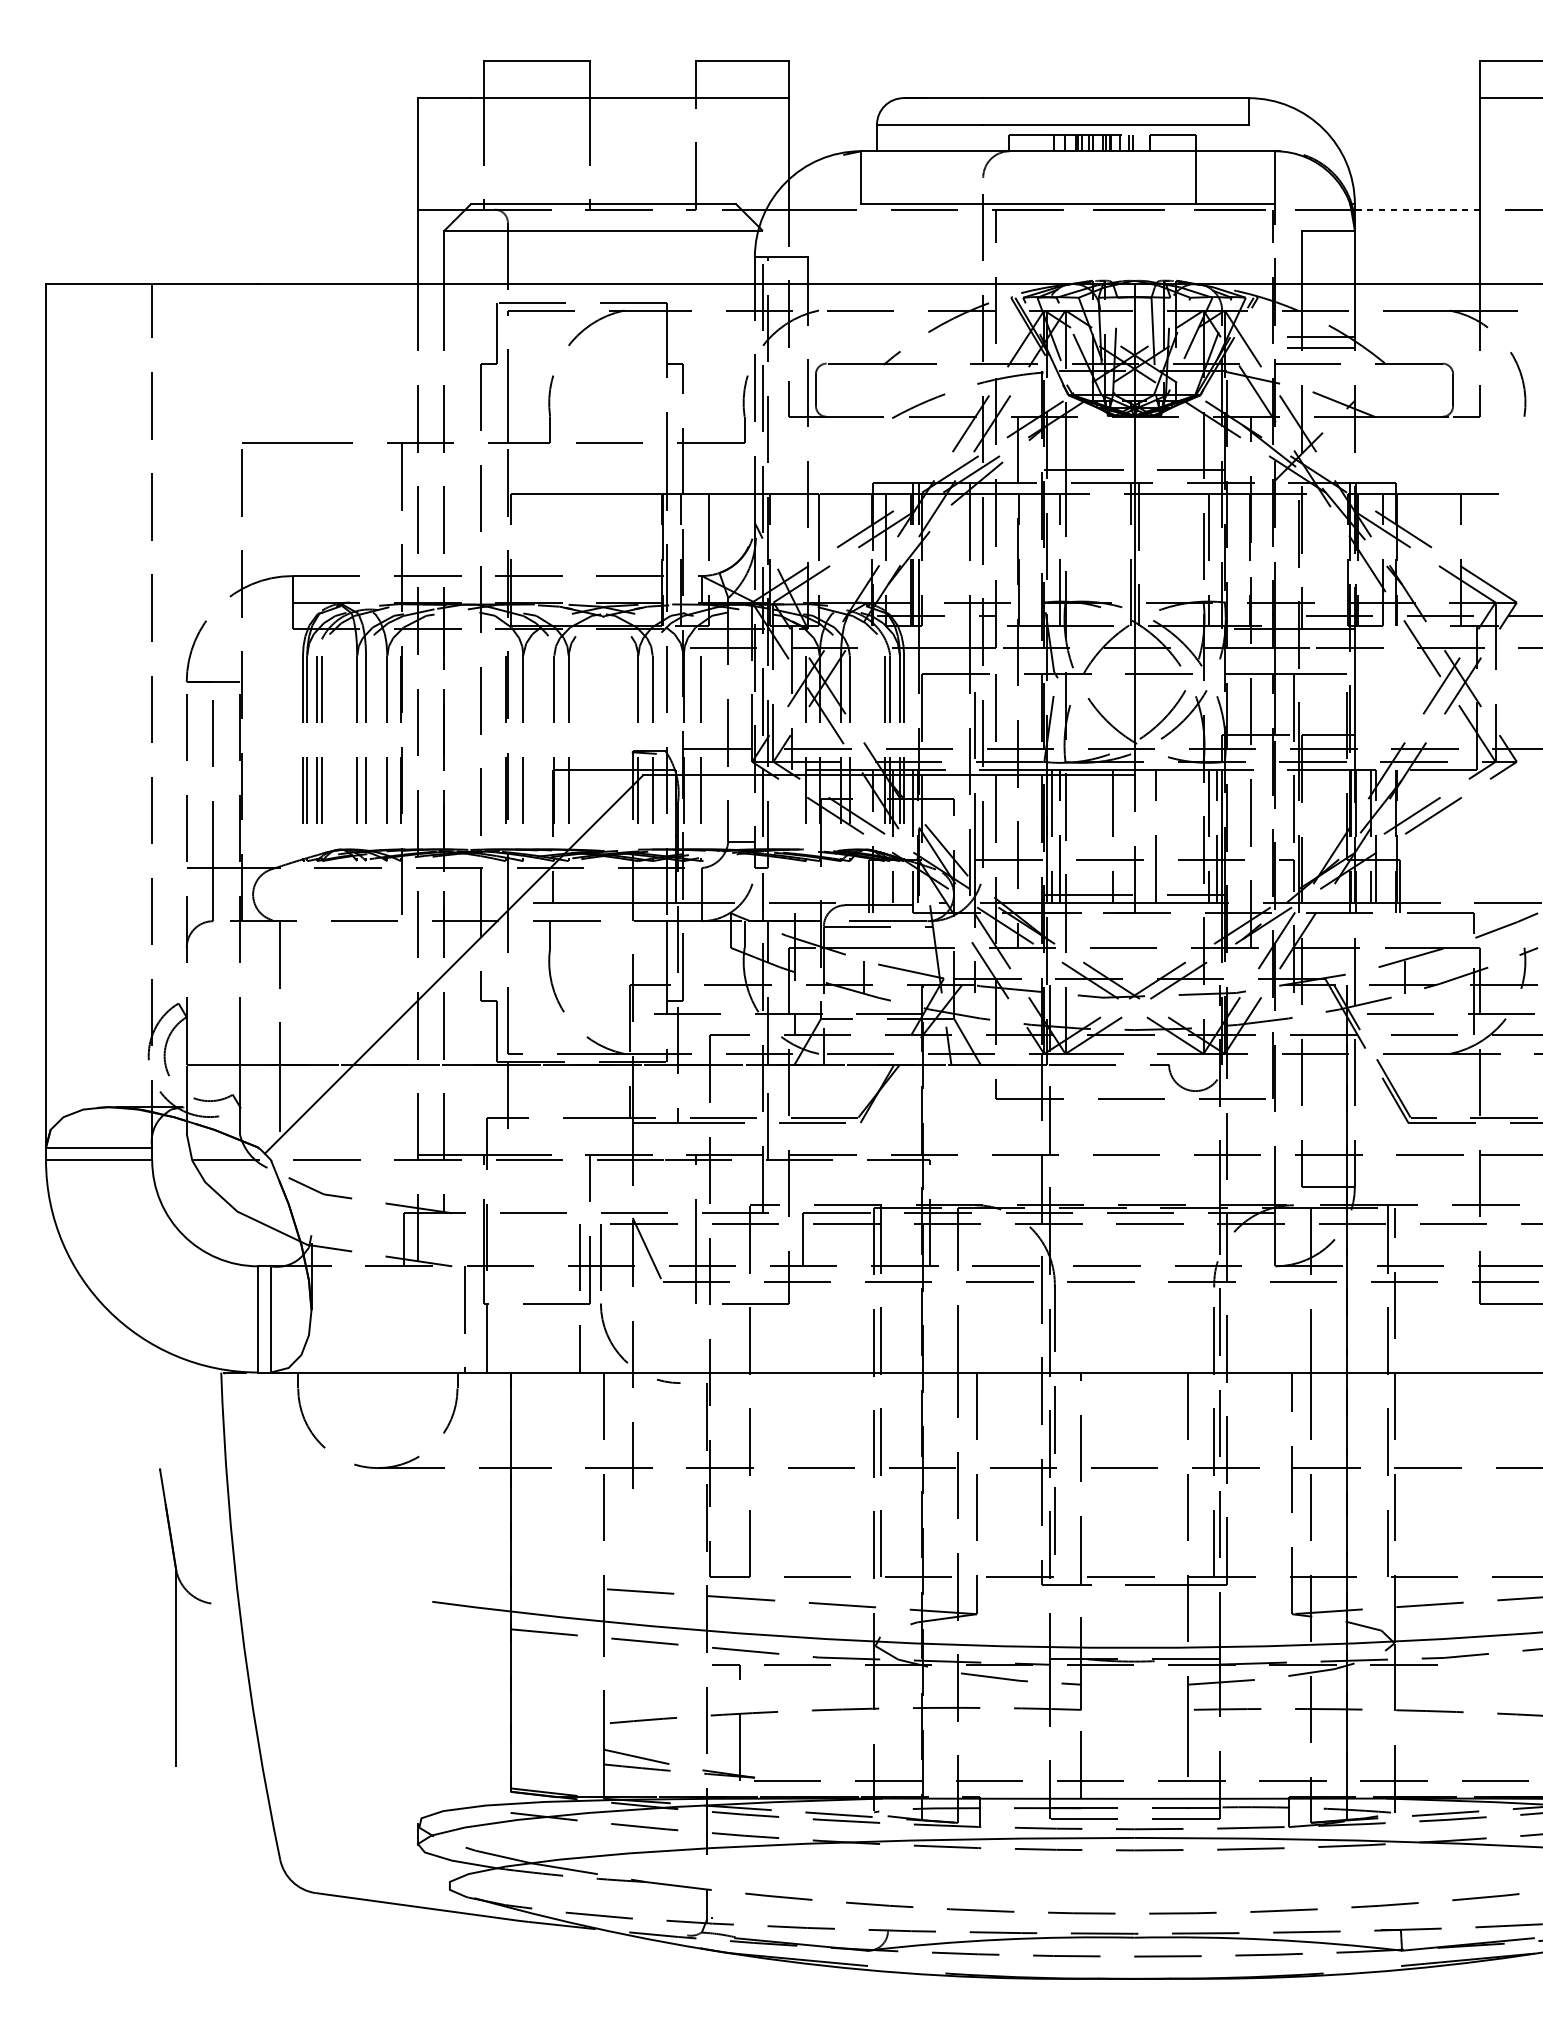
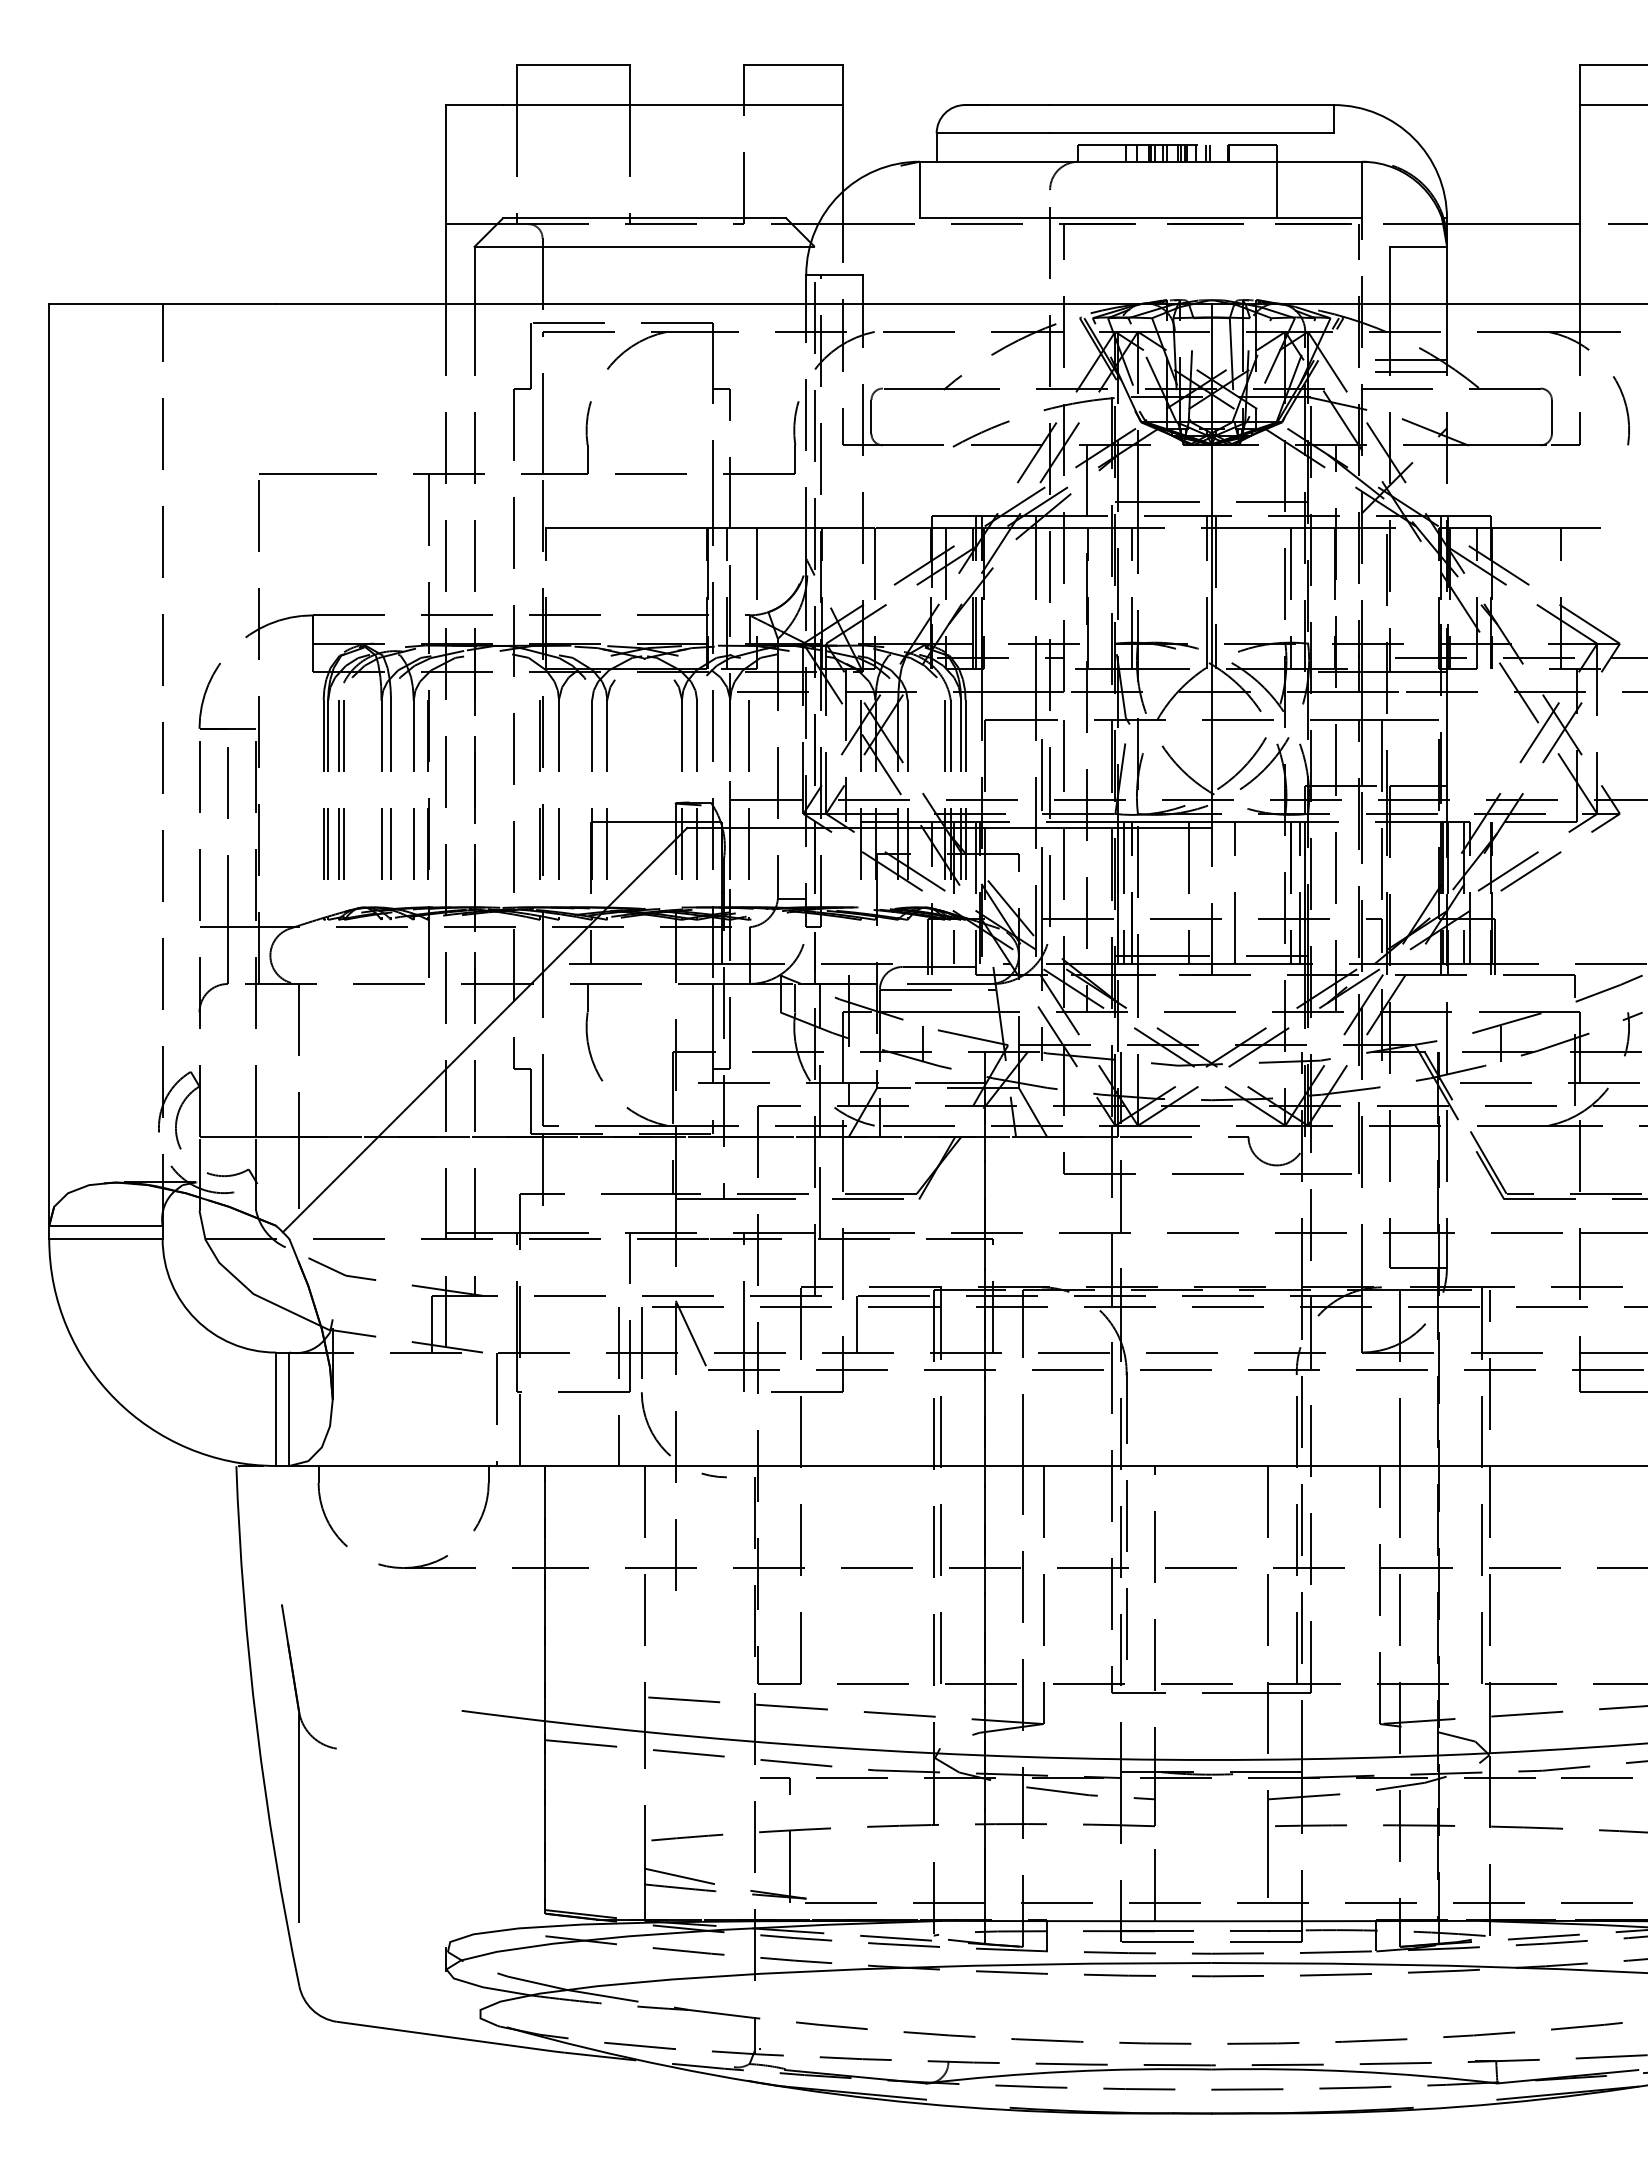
line: (1417, 210) -> (1513, 224), dashed -> solid
part: (176, 1617) -> (299, 1763), moved
line: (1494, 1664) -> (1596, 1777), added

